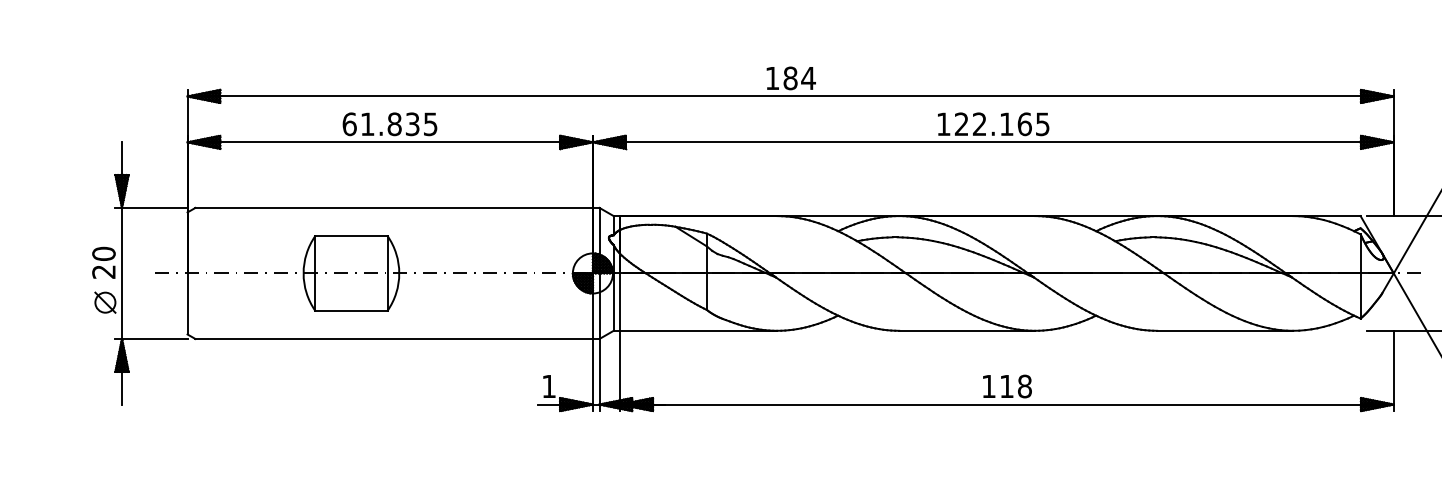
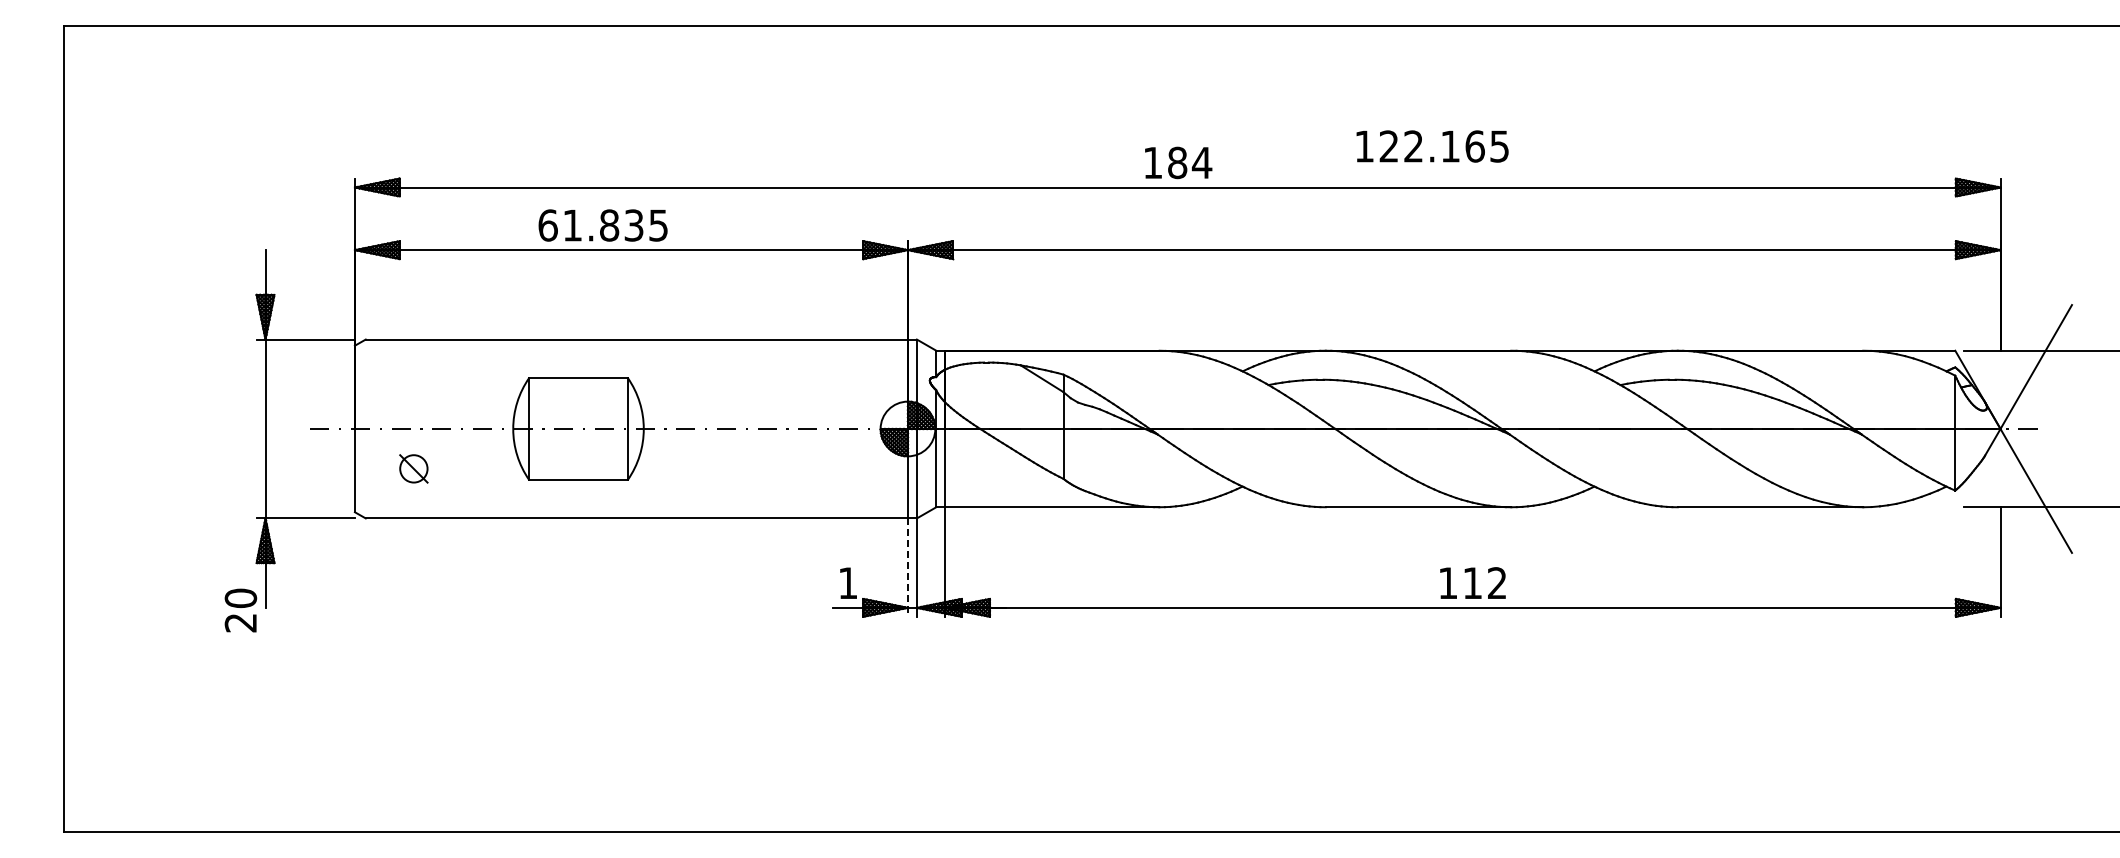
text: (389, 124) -> (602, 225), moved
text: (993, 124) -> (1432, 146), moved
text: (103, 262) -> (240, 610), moved
part: (105, 302) -> (413, 468), moved
line: (592, 375) -> (907, 568), solid -> dashed
text: (1024, 386) -> (1496, 583), 118 -> 112

